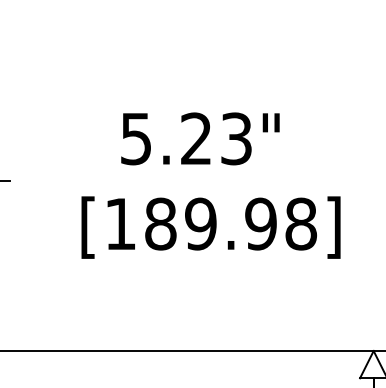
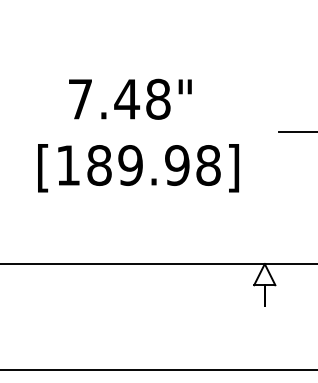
text: (186, 137) -> (119, 98), 5.23" -> 7.48"

